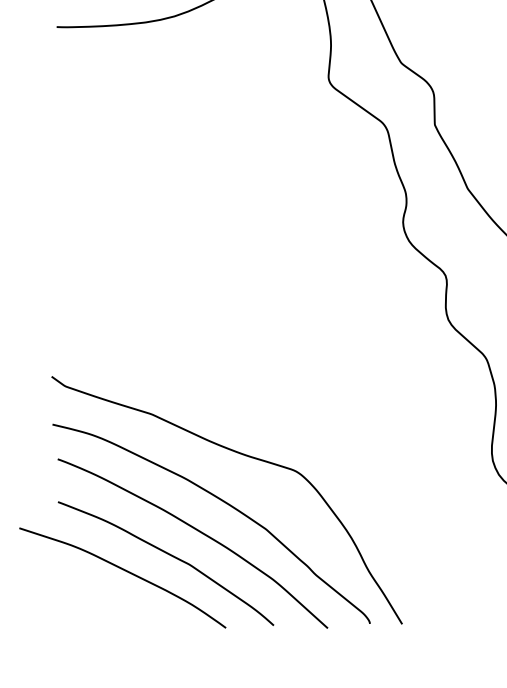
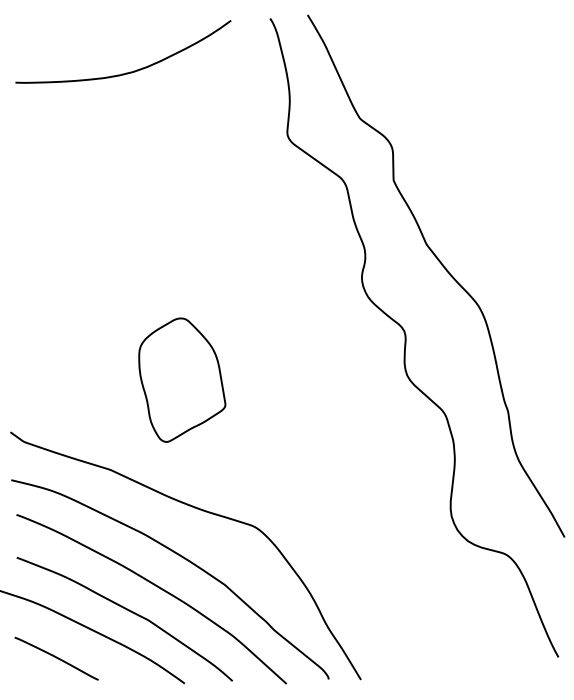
part: (223, 323) -> (182, 379), added
curve: (97, 602) -> (56, 658), added

